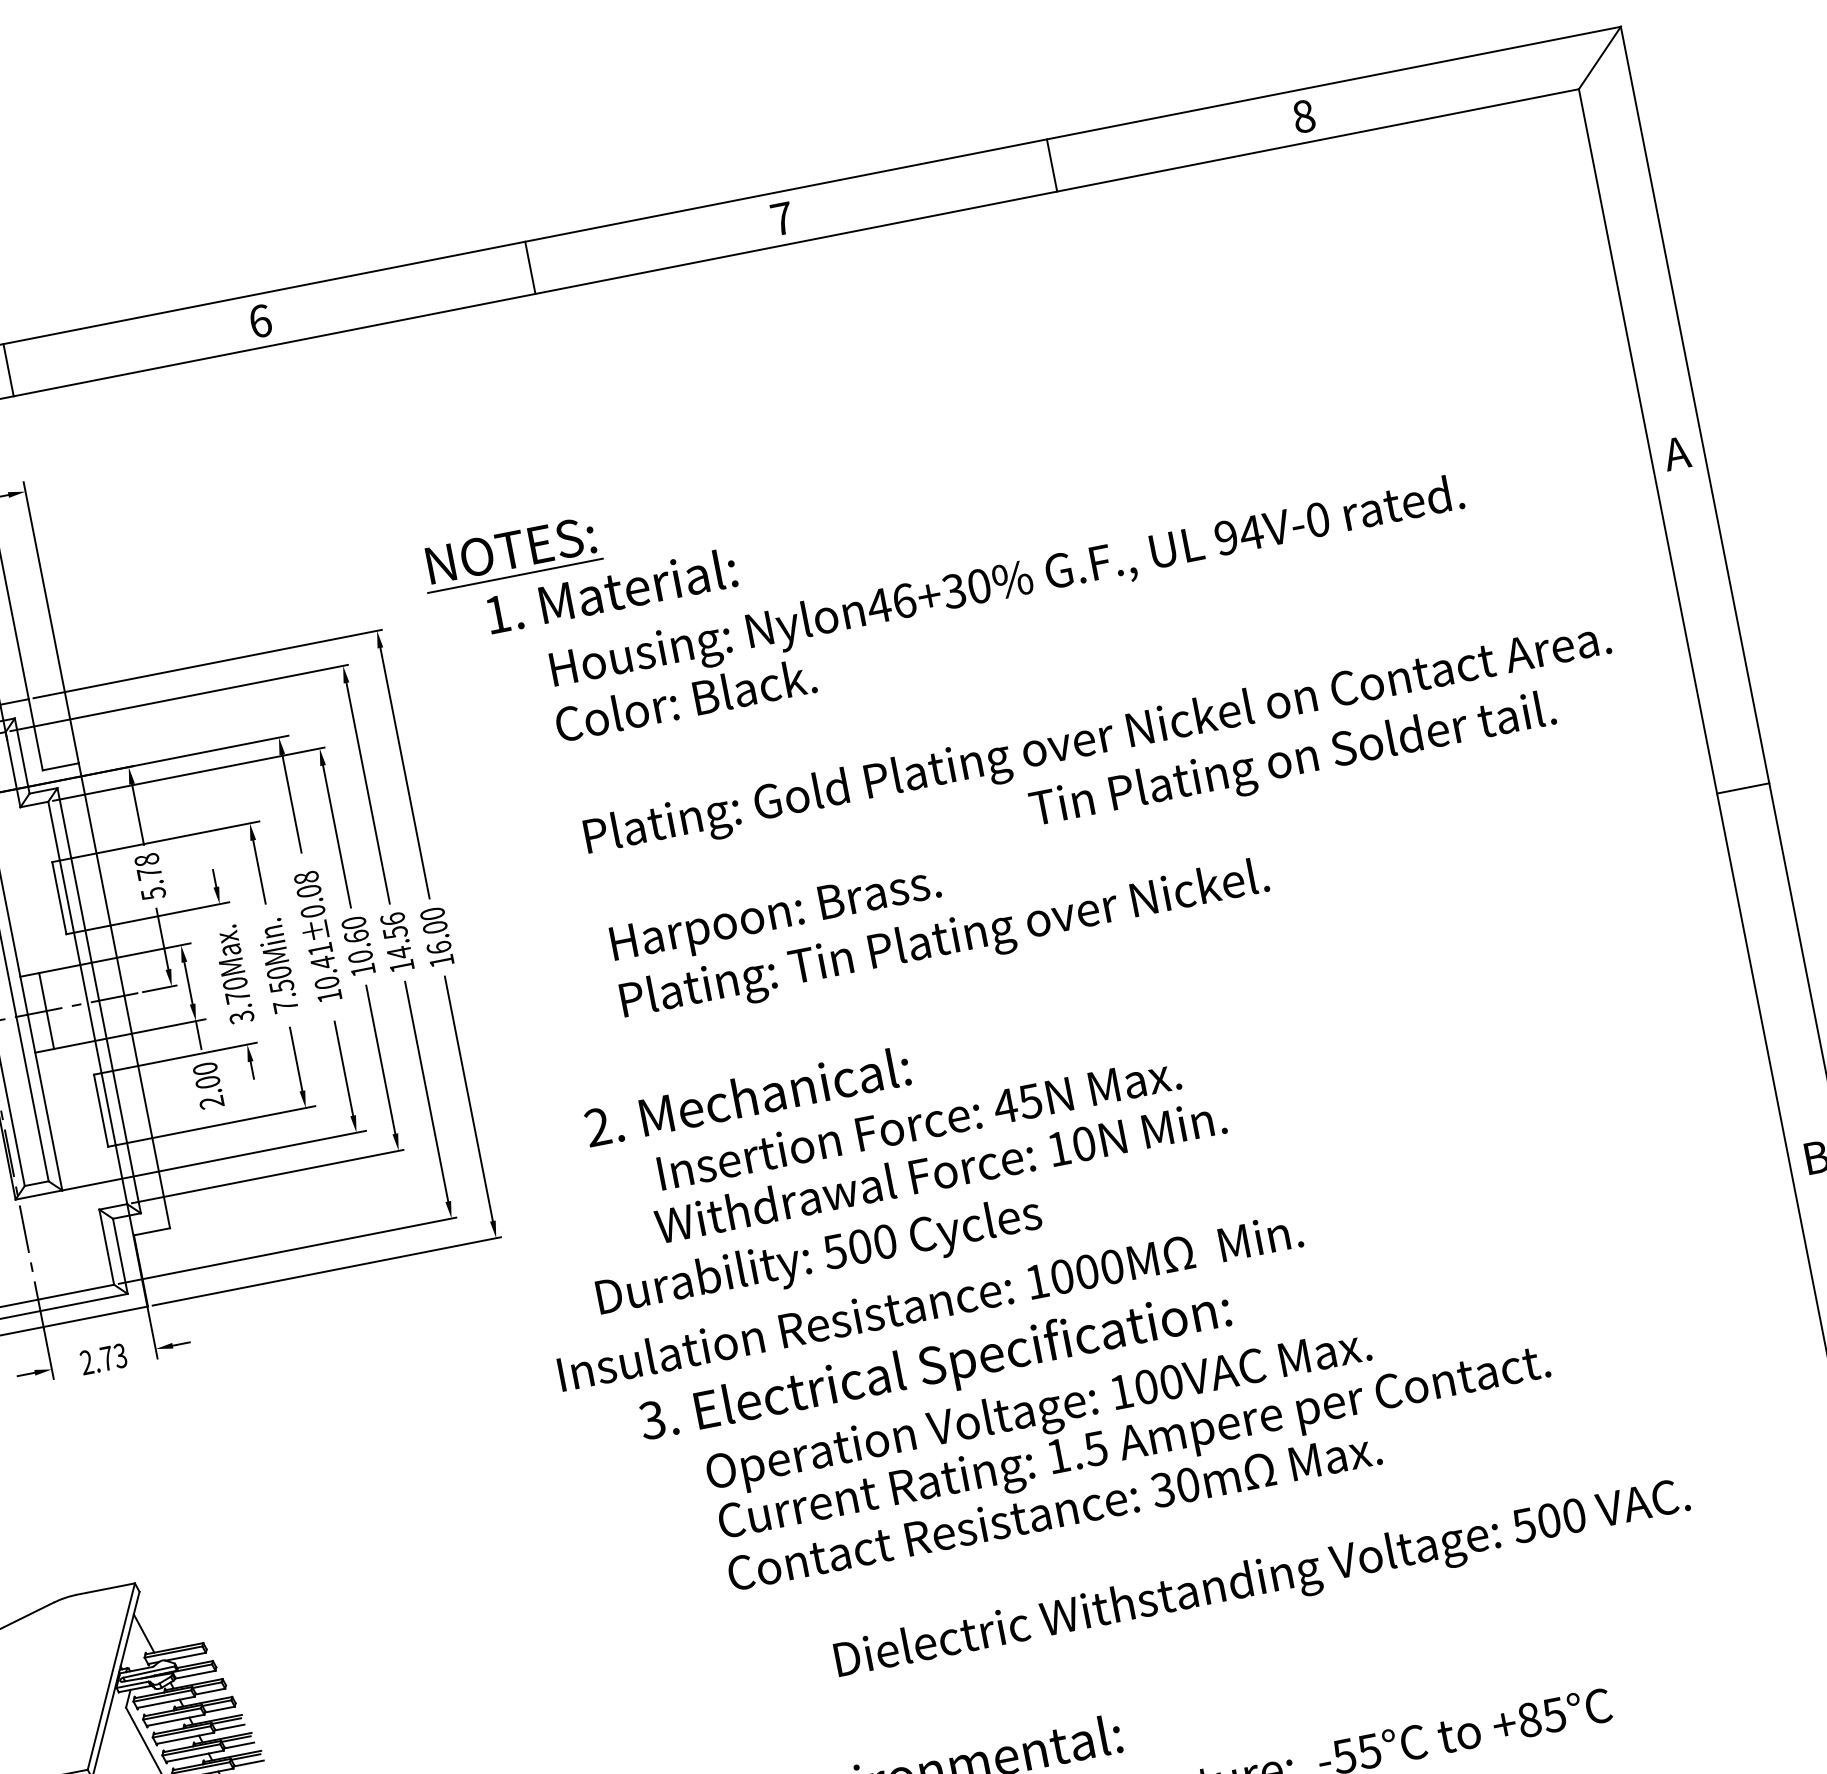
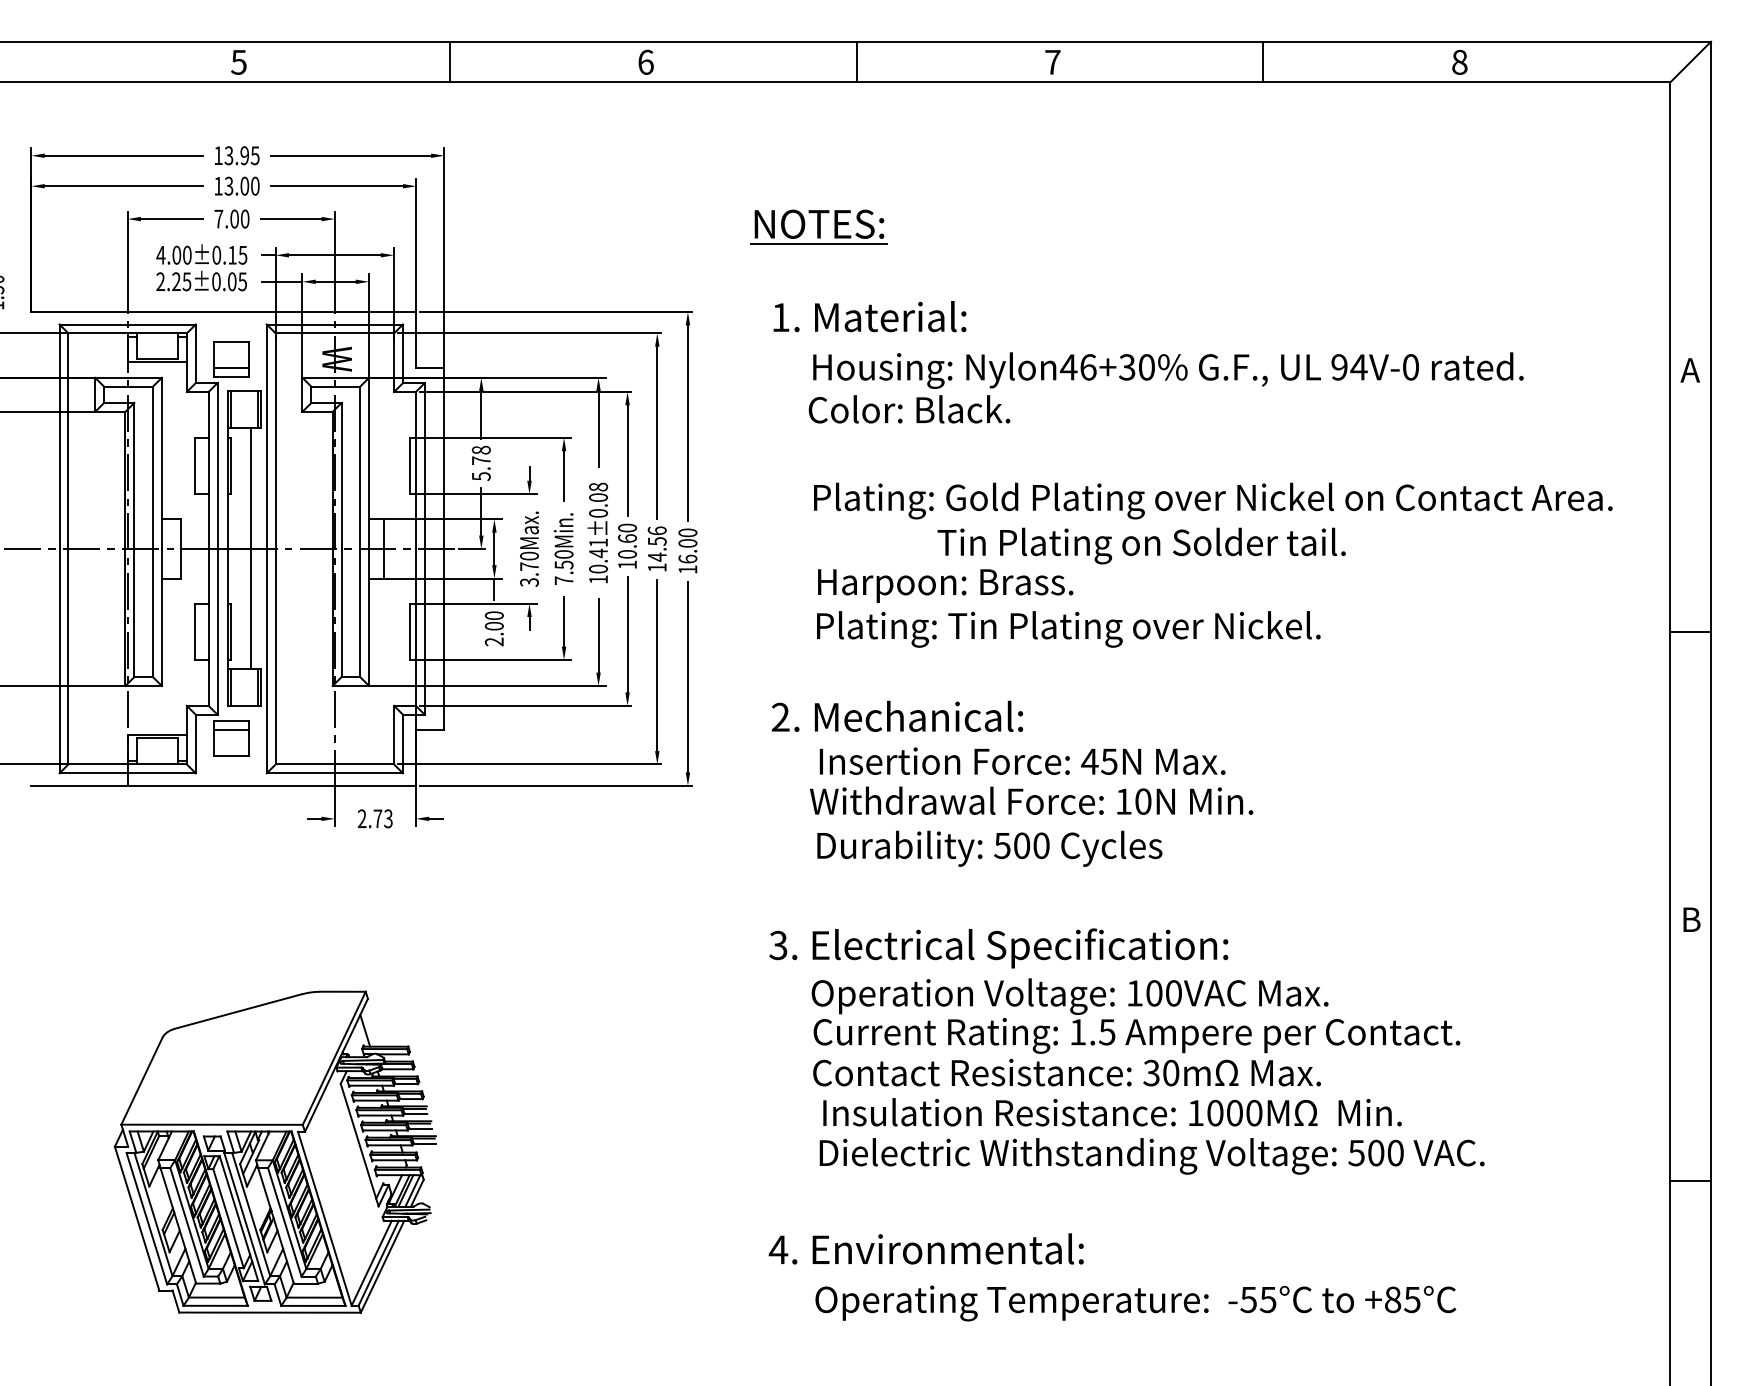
part: (510, 553) -> (818, 226), moved
text: (1292, 761) -> (1141, 545), moved
text: (819, 1258) -> (989, 848), moved
text: (930, 1301) -> (1112, 1112), moved
text: (1262, 1581) -> (1151, 1156), moved

